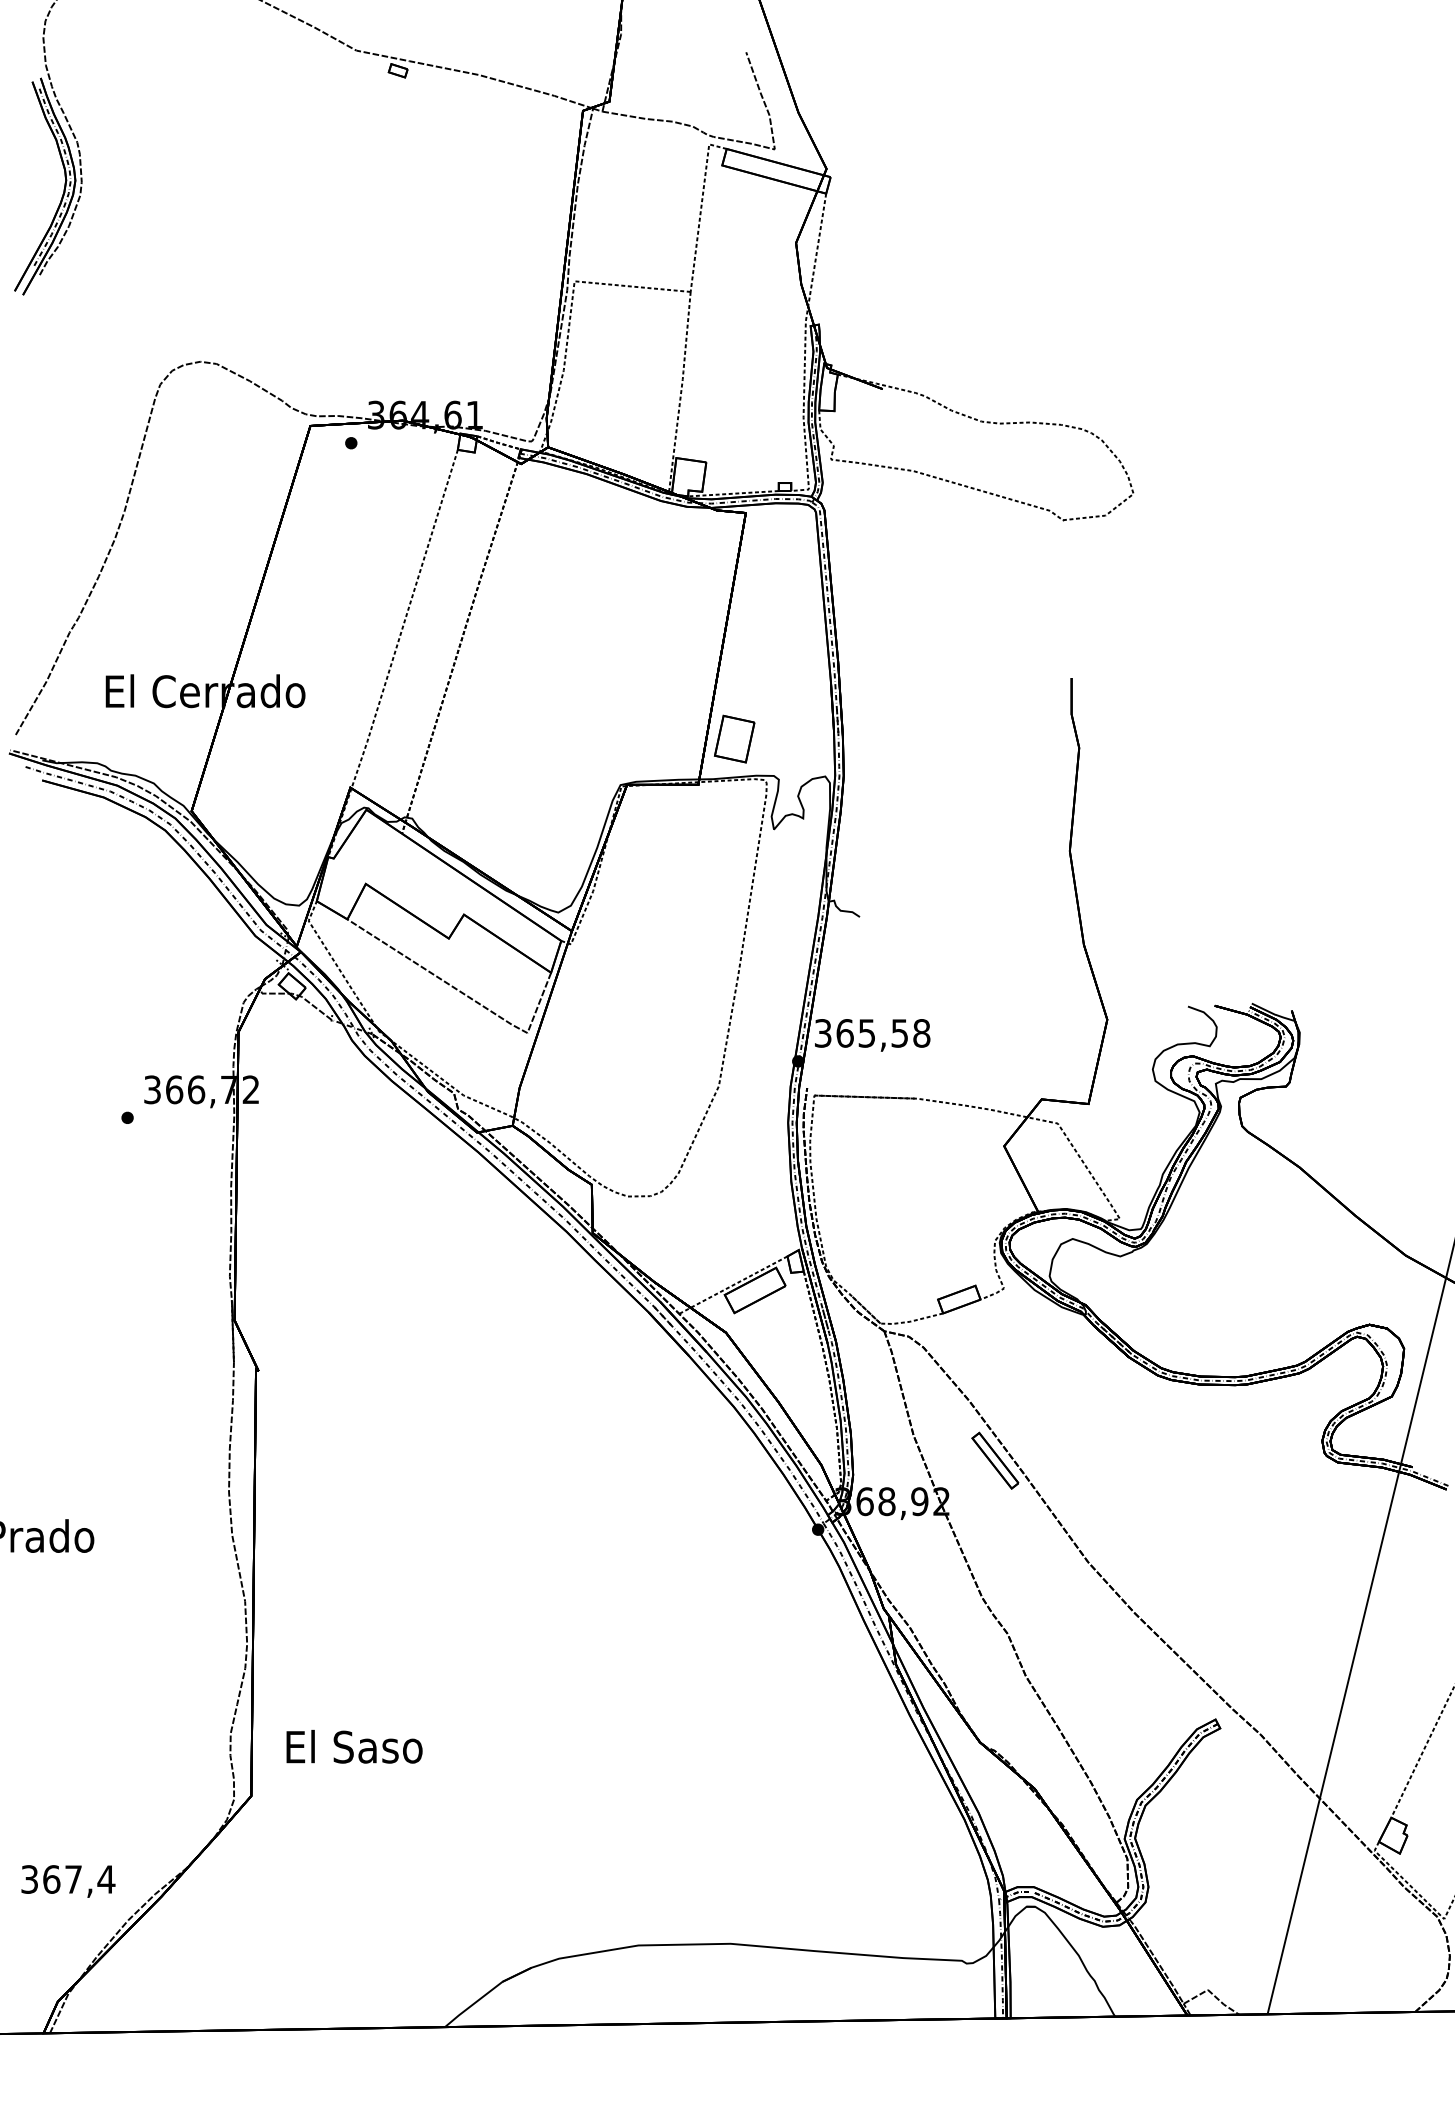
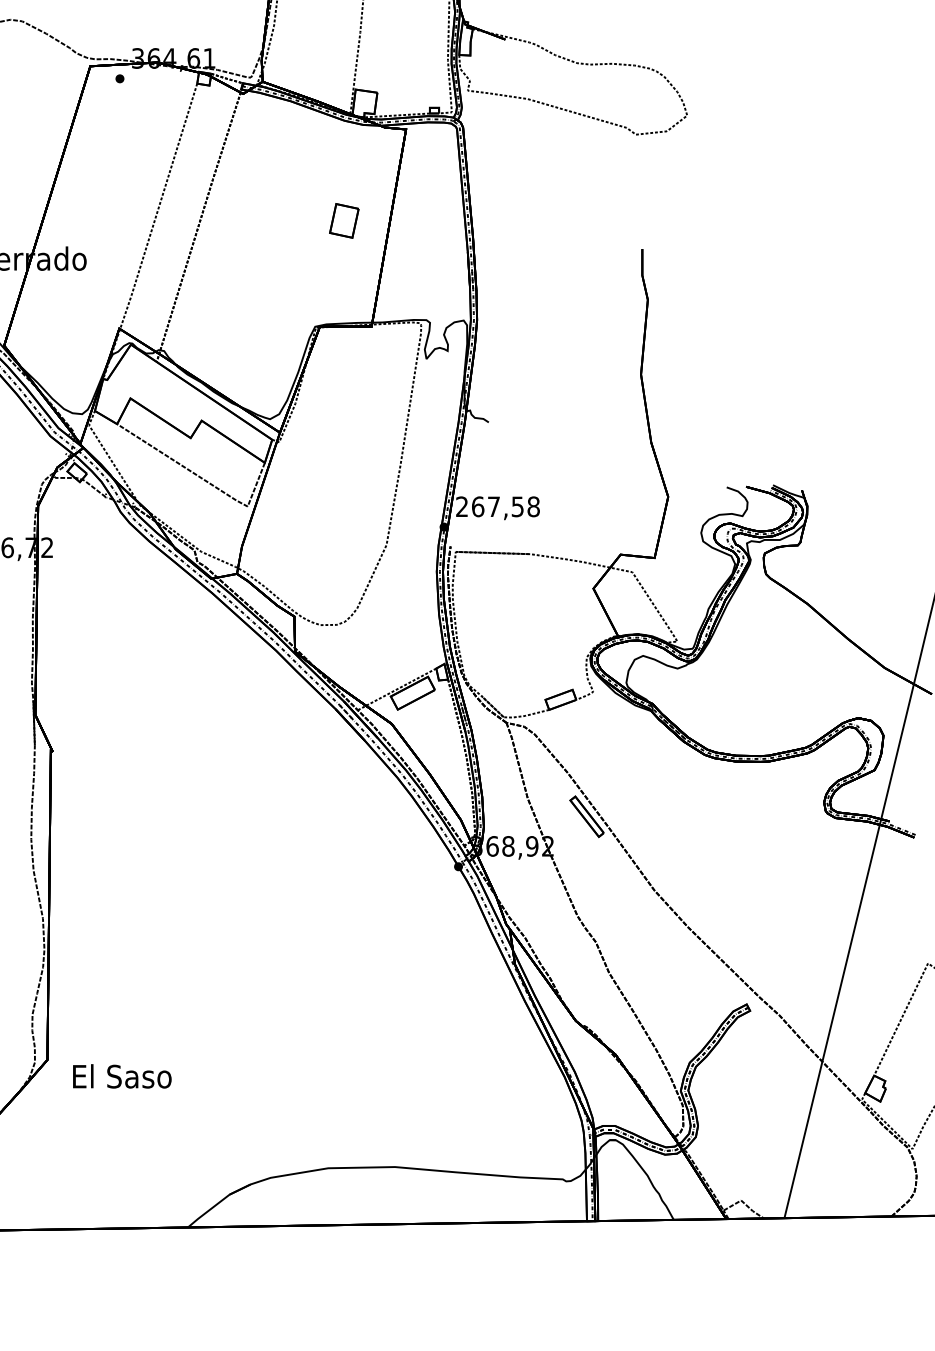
part: (734, 738) -> (344, 220), moved
text: (844, 1033) -> (477, 506), 365,58 -> 267,58
text: (354, 1746) -> (122, 1076), moved

